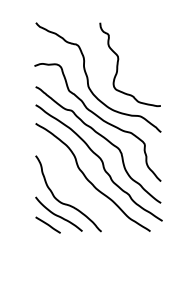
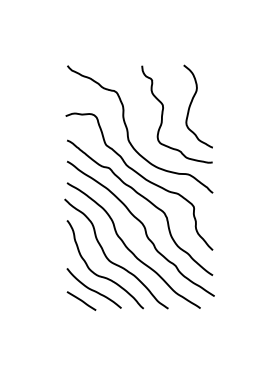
curve: (142, 56) -> (191, 105), added
curve: (74, 191) -> (112, 261), added

